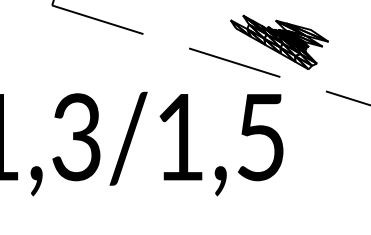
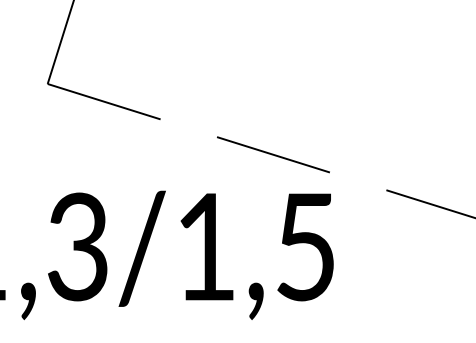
part: (279, 42) -> (328, 129), removed

